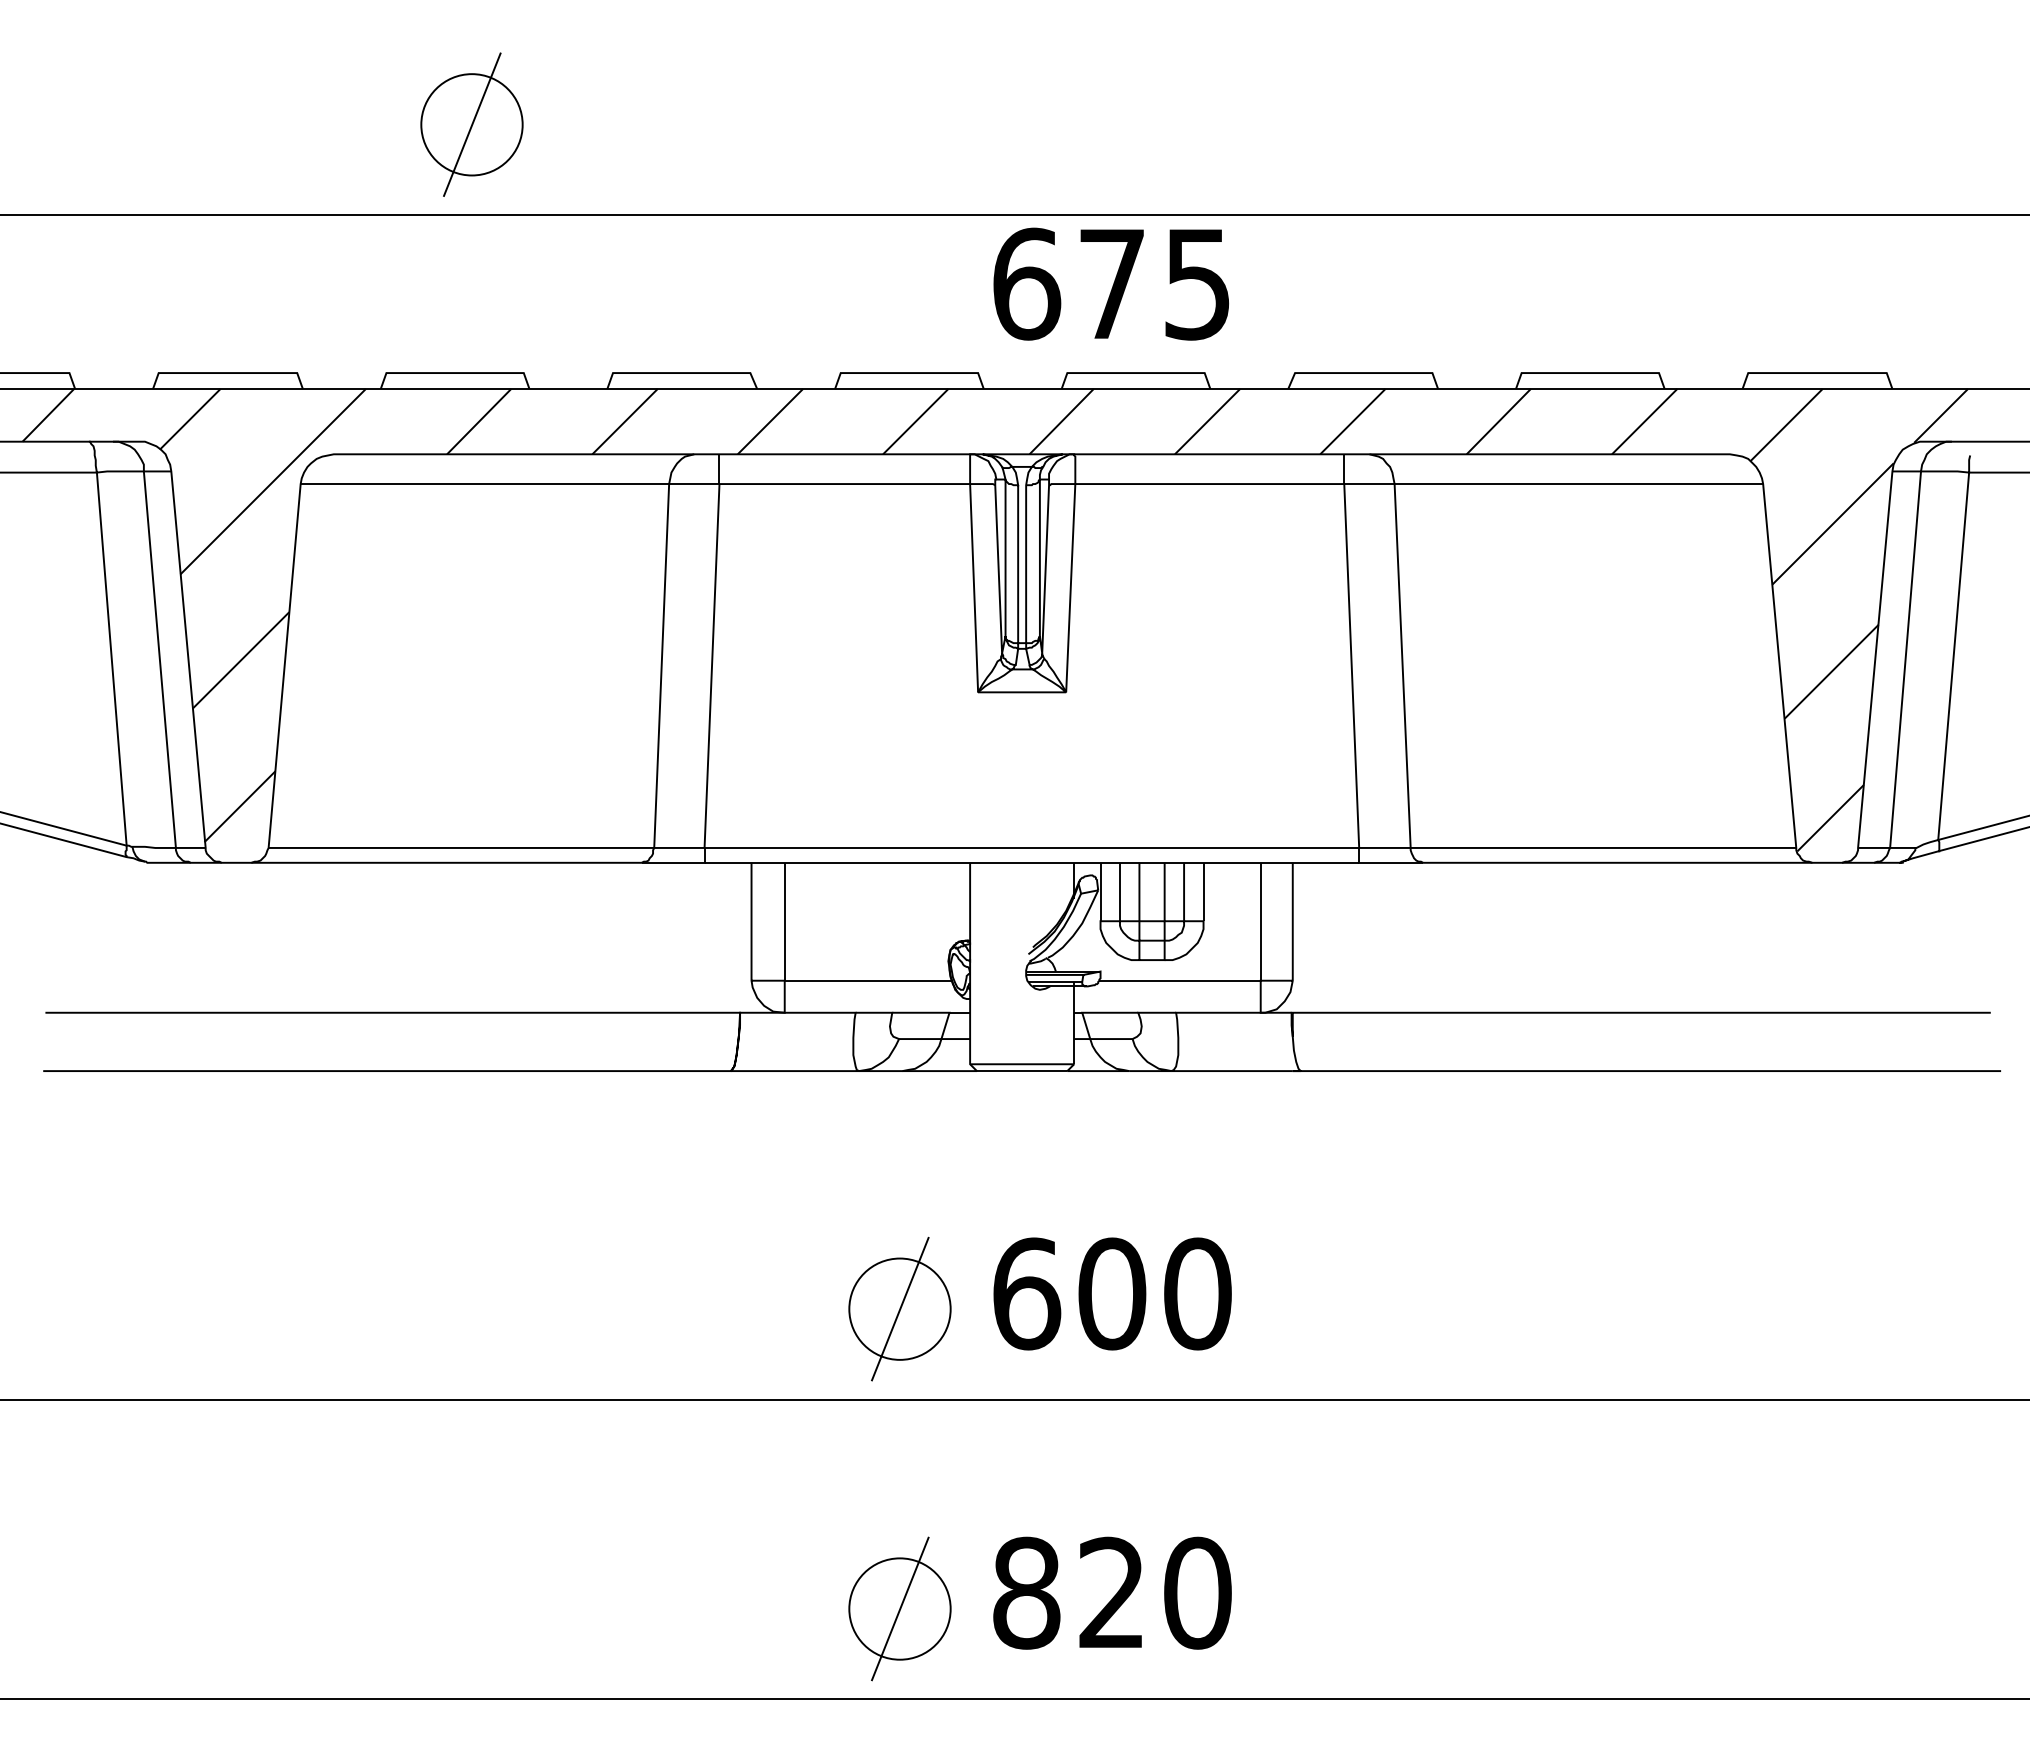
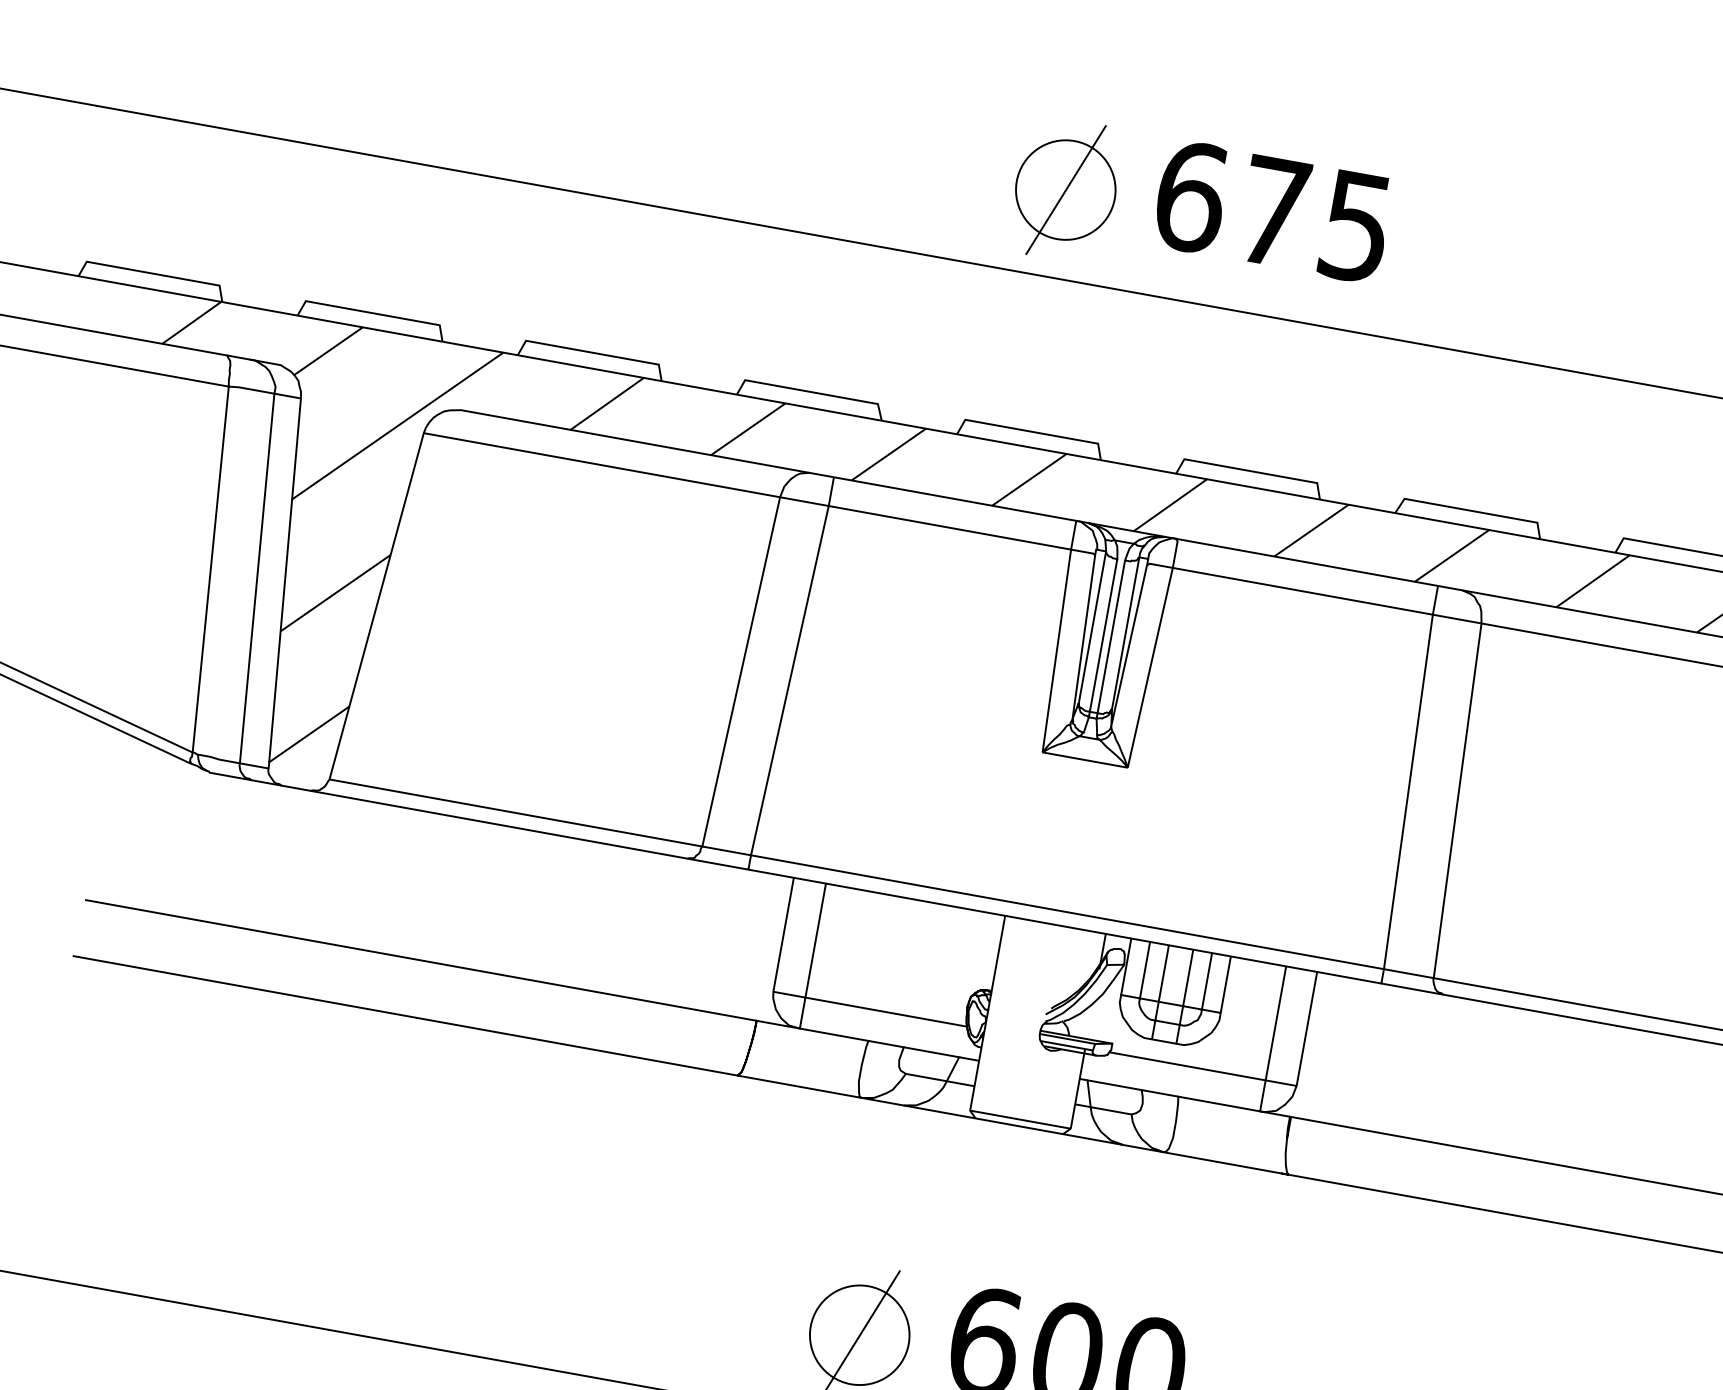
part: (471, 124) -> (1065, 189), moved
text: (1110, 283) -> (1272, 210), moved

